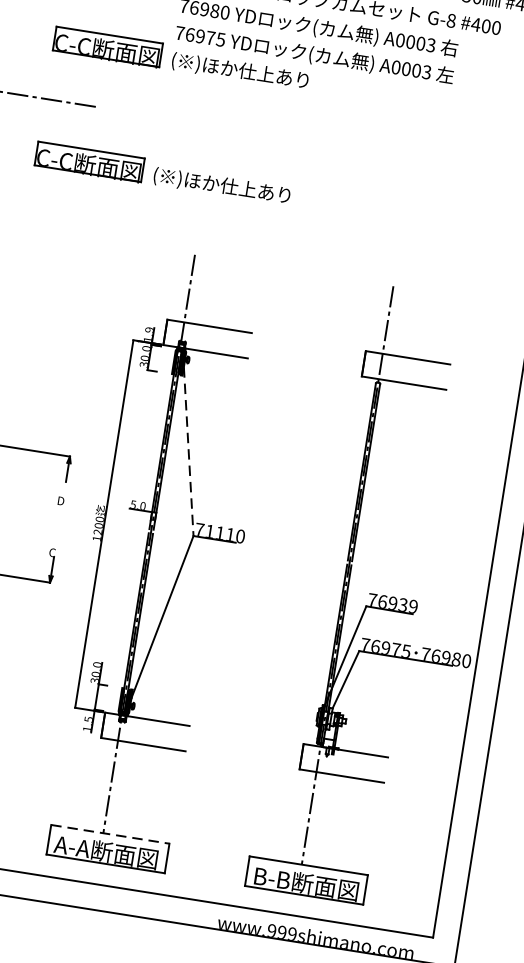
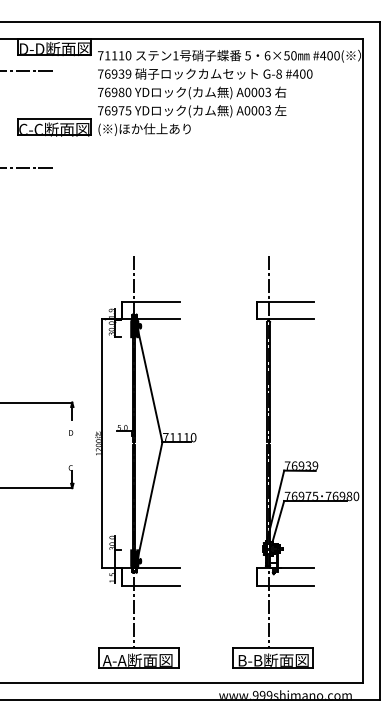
part: (161, 173) -> (103, 205), removed
line: (188, 451) -> (150, 386), dashed -> solid
line: (111, 834) -> (139, 648), dashed -> solid

